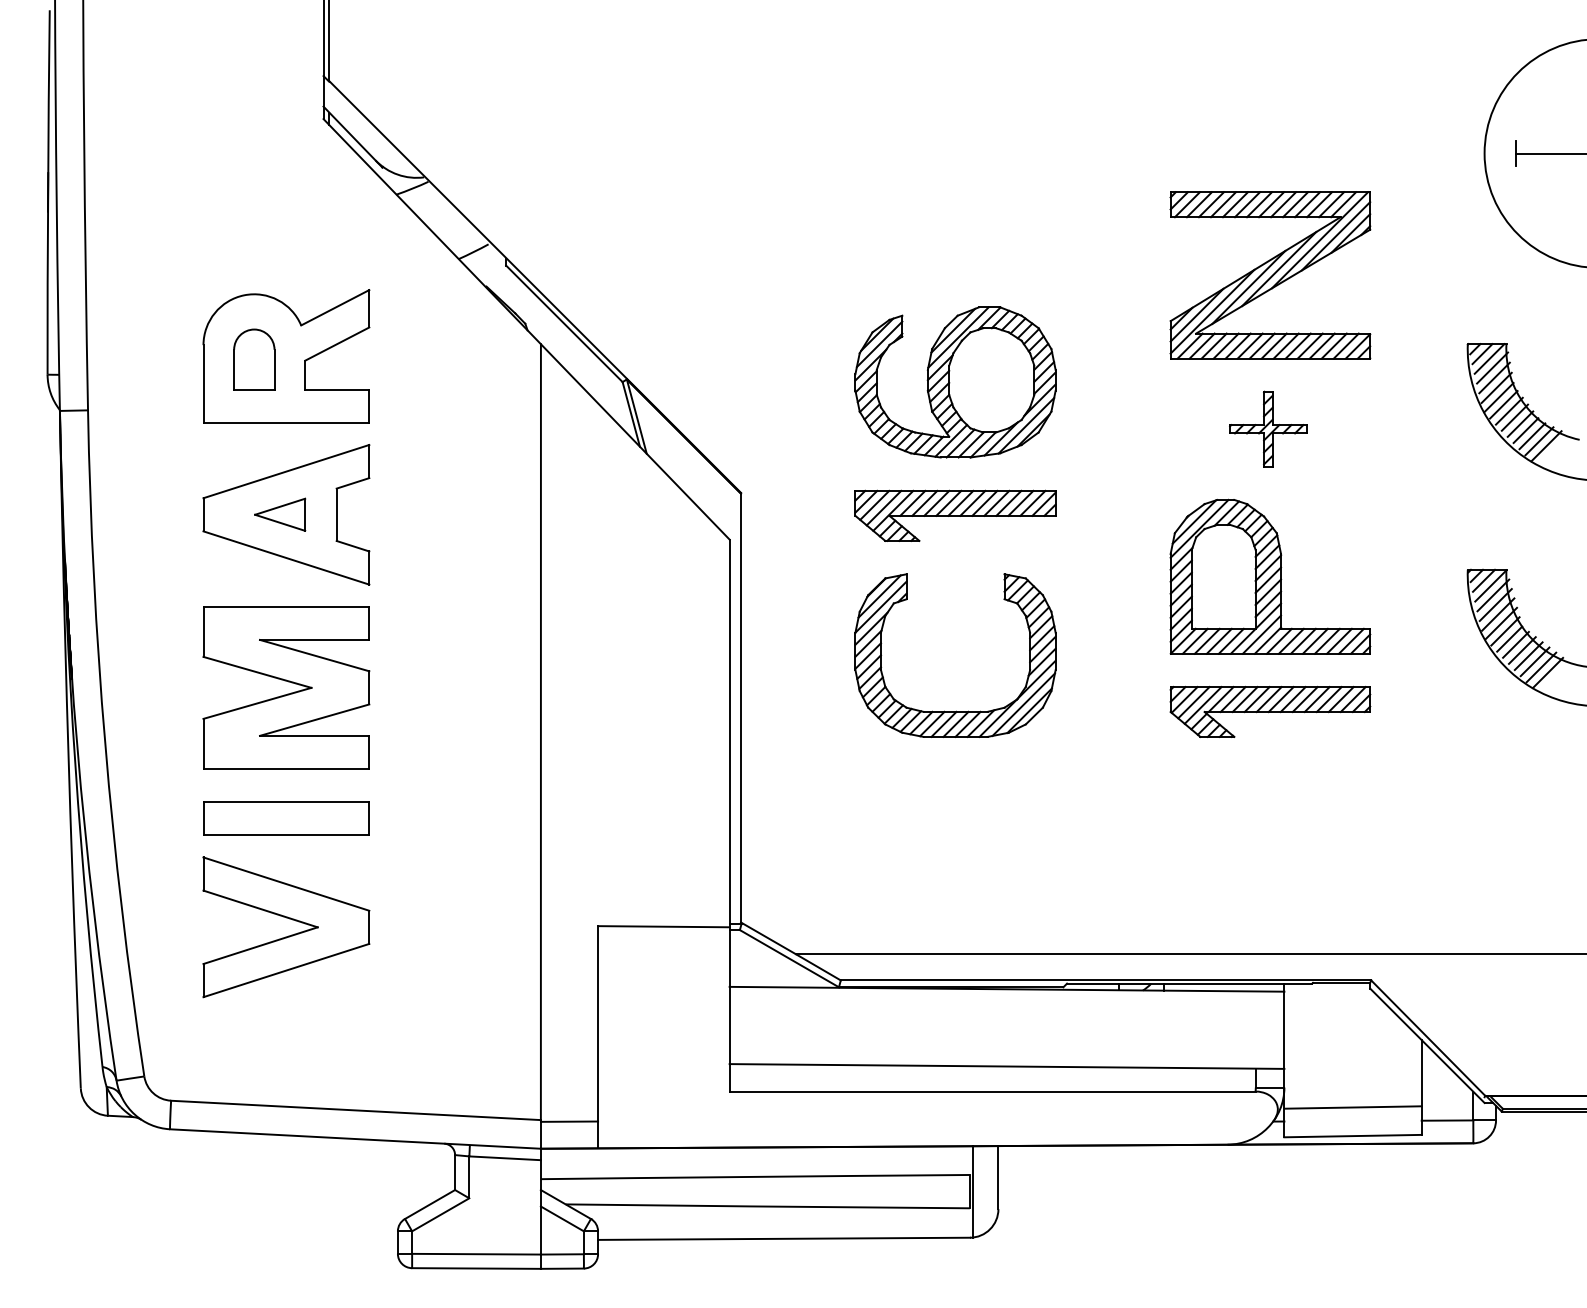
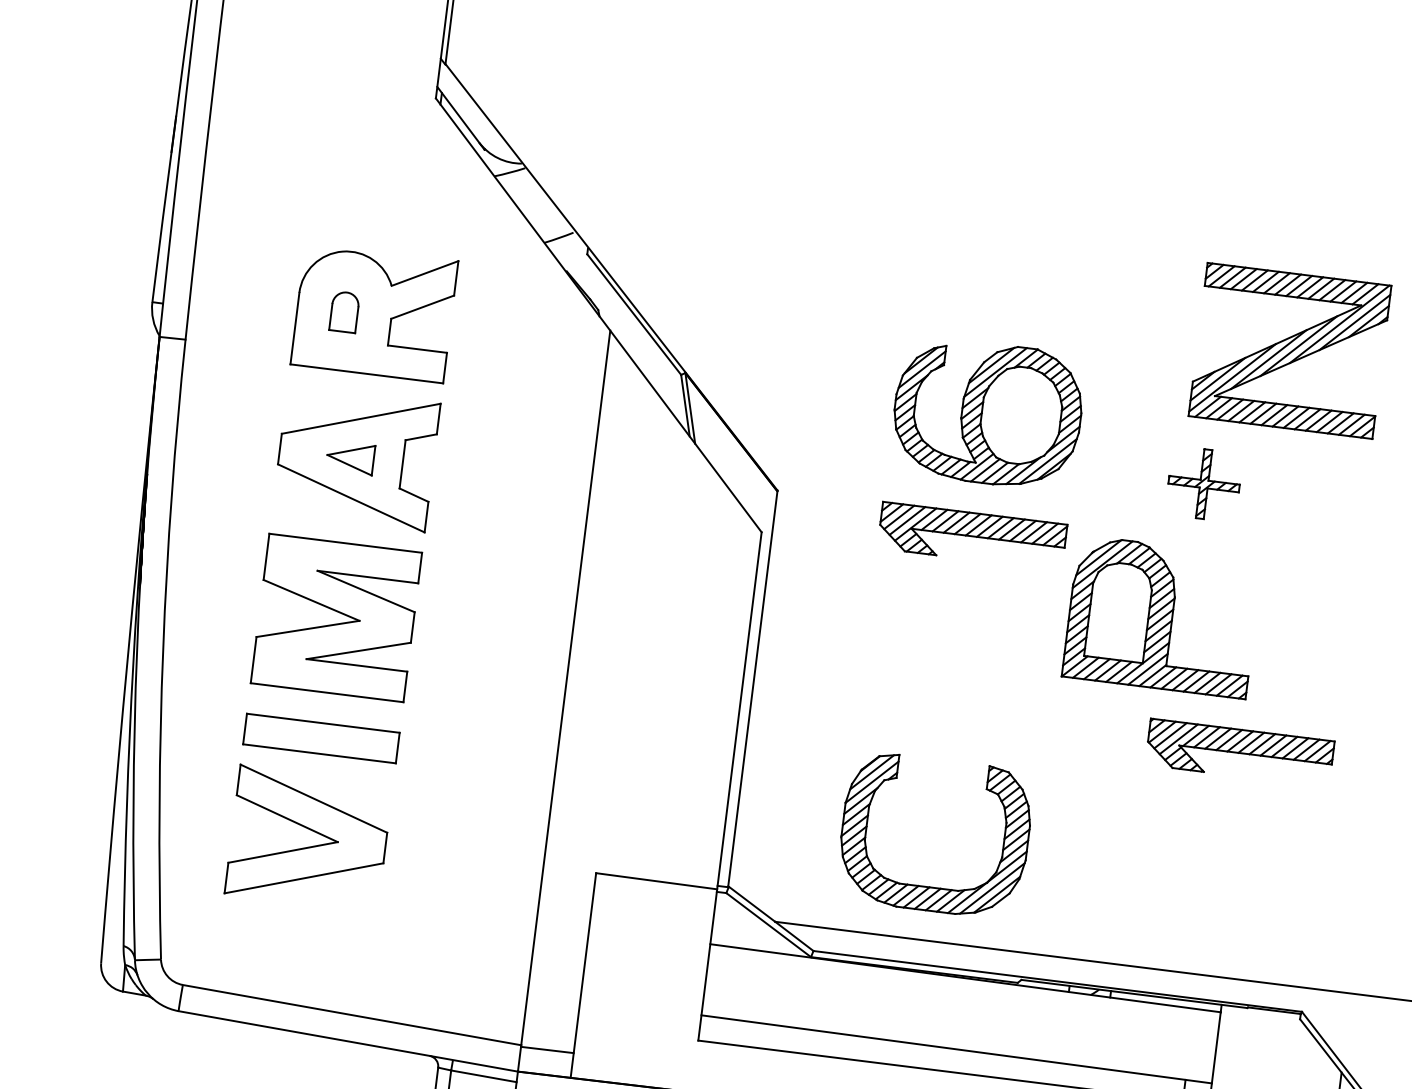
part: (254, 359) -> (344, 311), size x0.7
part: (1268, 428) -> (1204, 483), moved
part: (1270, 576) -> (1162, 616), moved
part: (956, 710) -> (929, 886), moved

